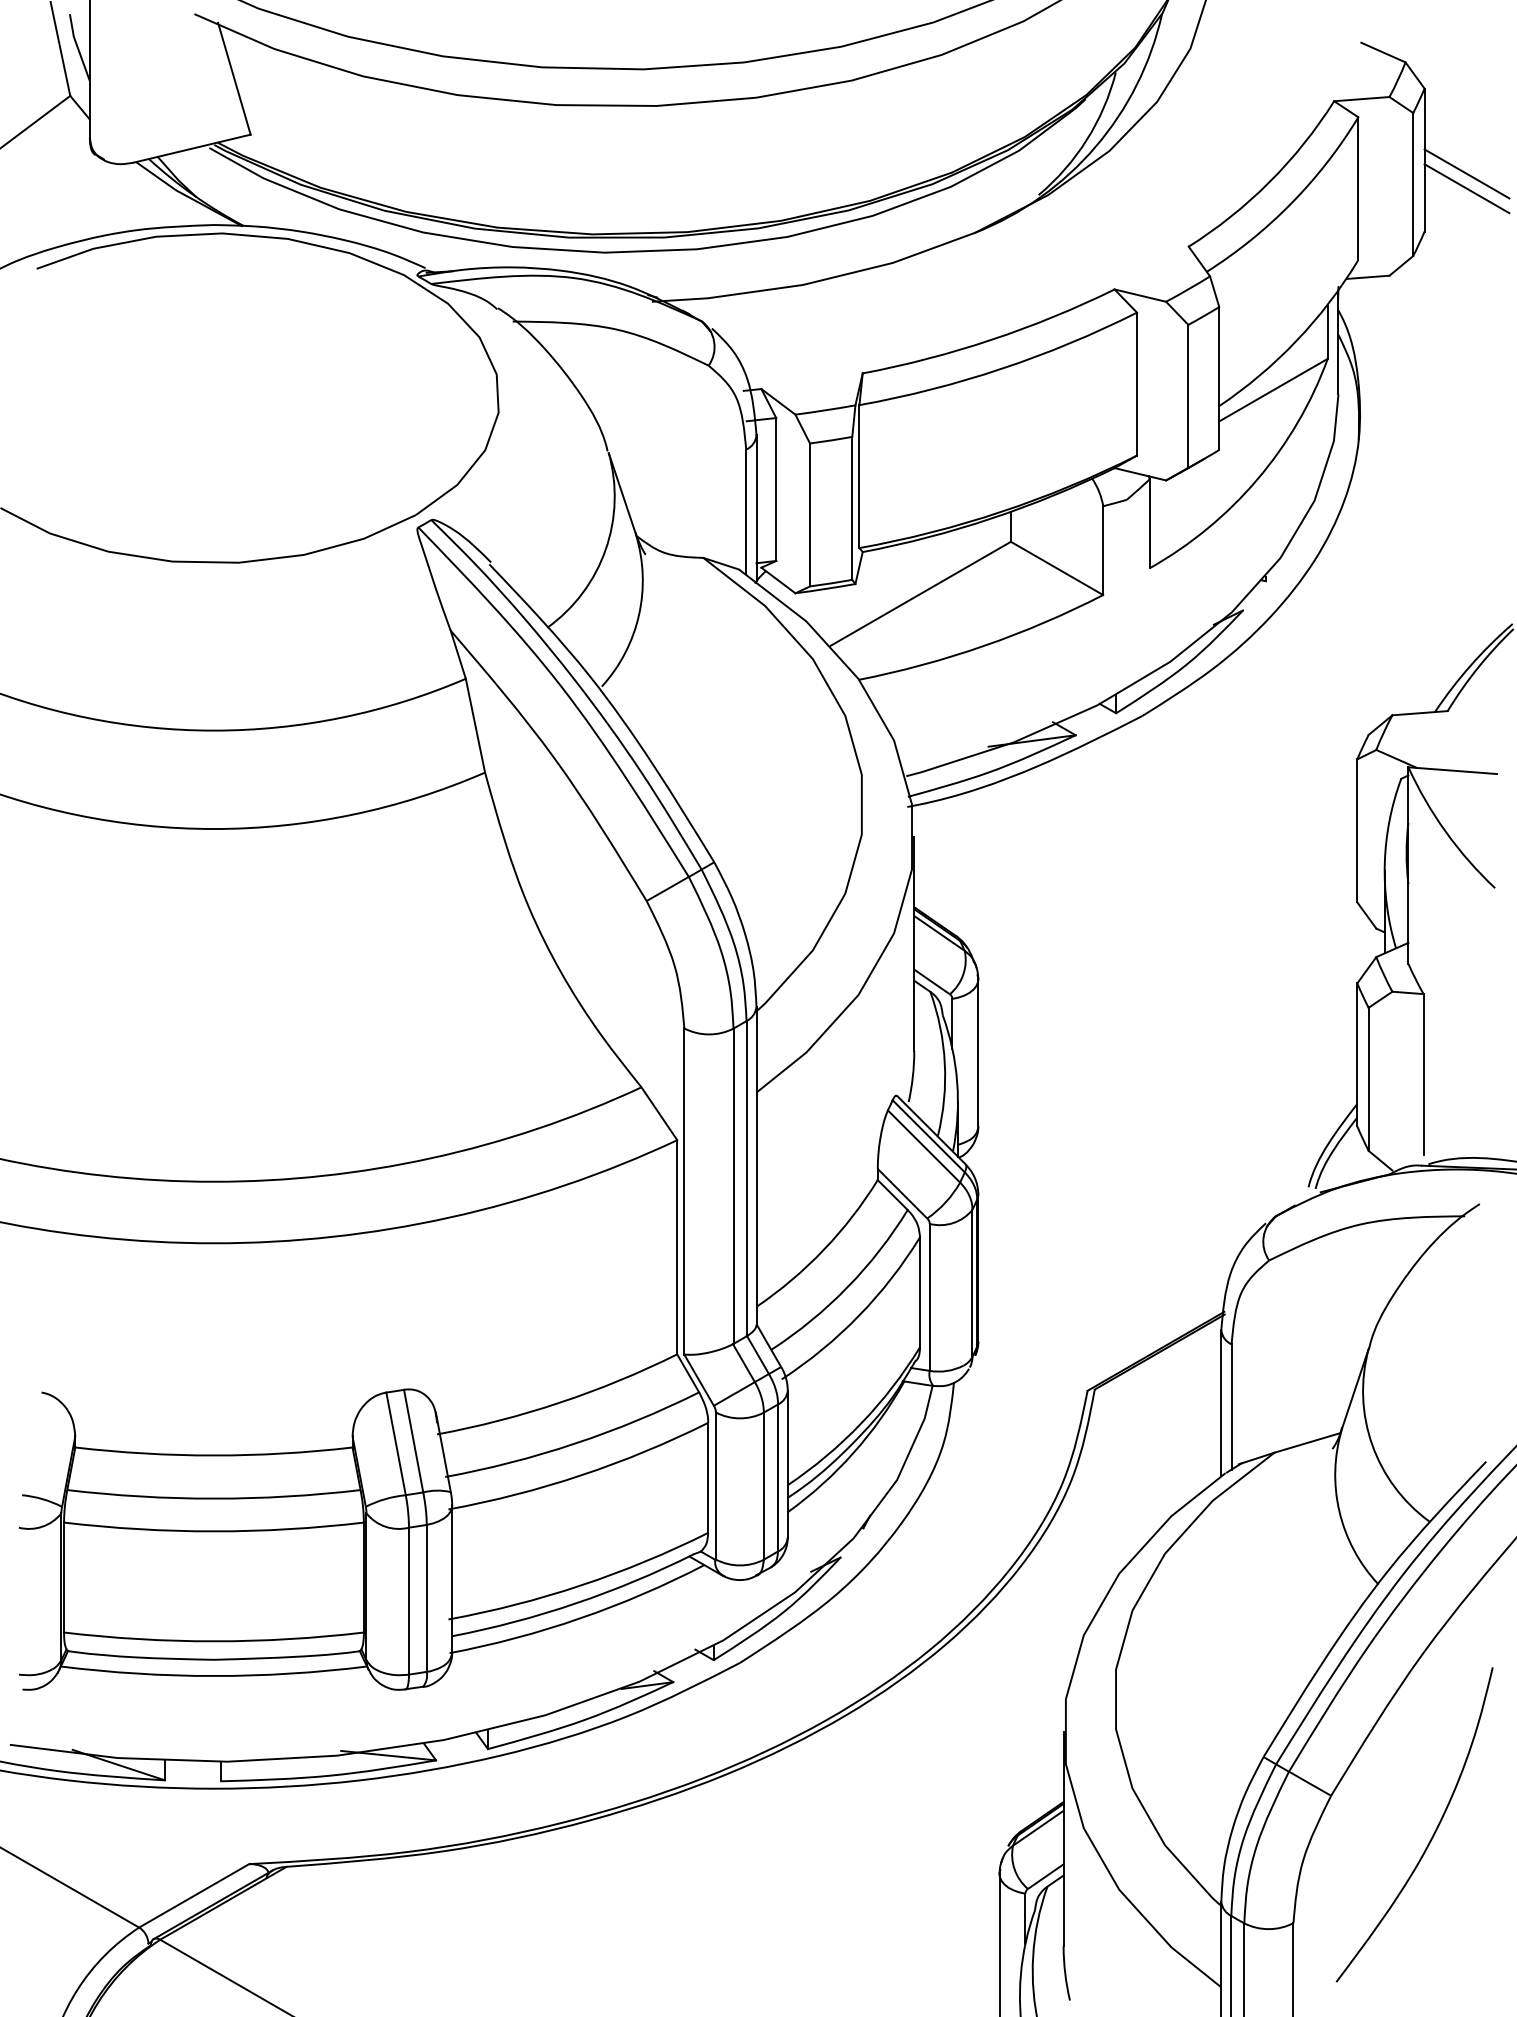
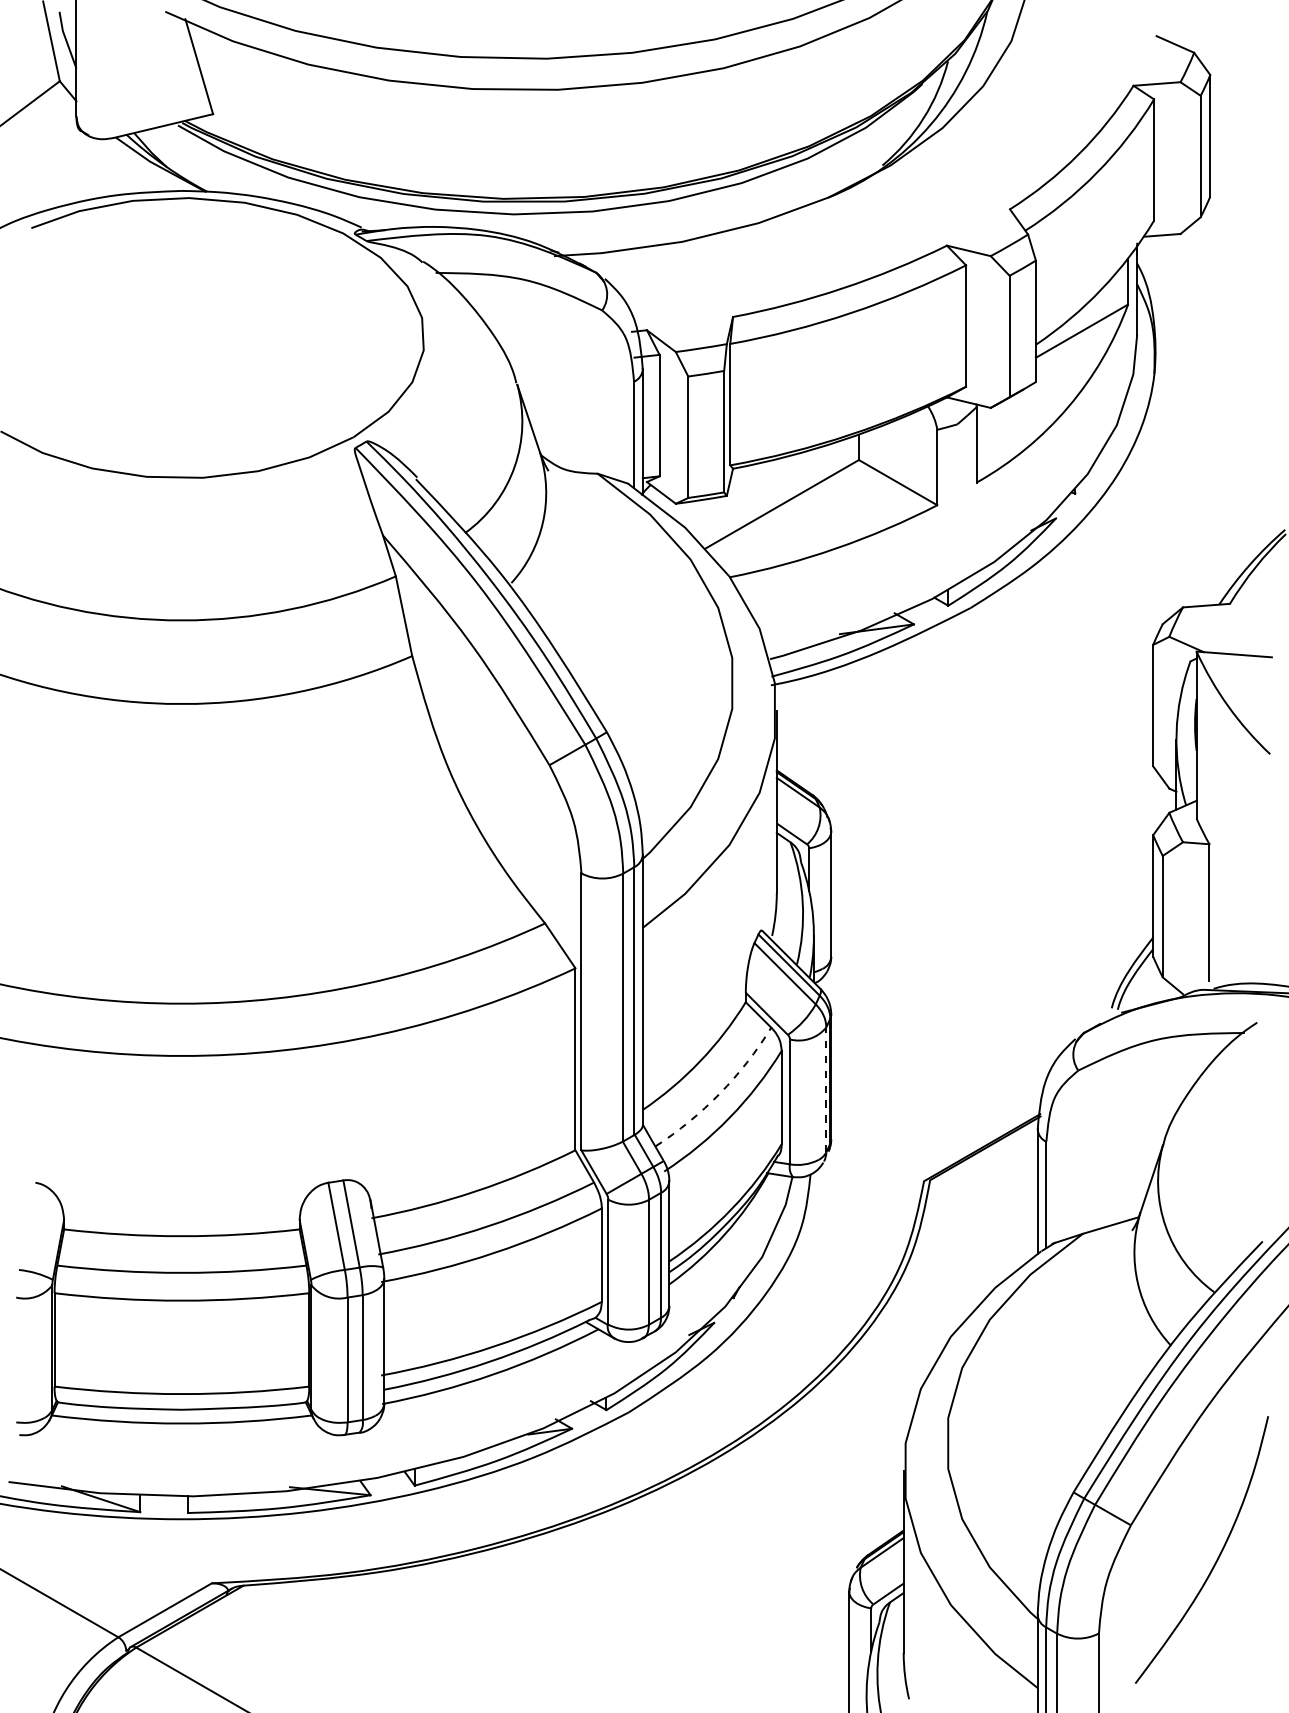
line: (1466, 173) -> (1245, 147), removed
line: (1466, 188) -> (1245, 159), removed
line: (972, 1283) -> (826, 1090), solid -> dashed
arc: (847, 1287) -> (720, 1093), solid -> dashed

